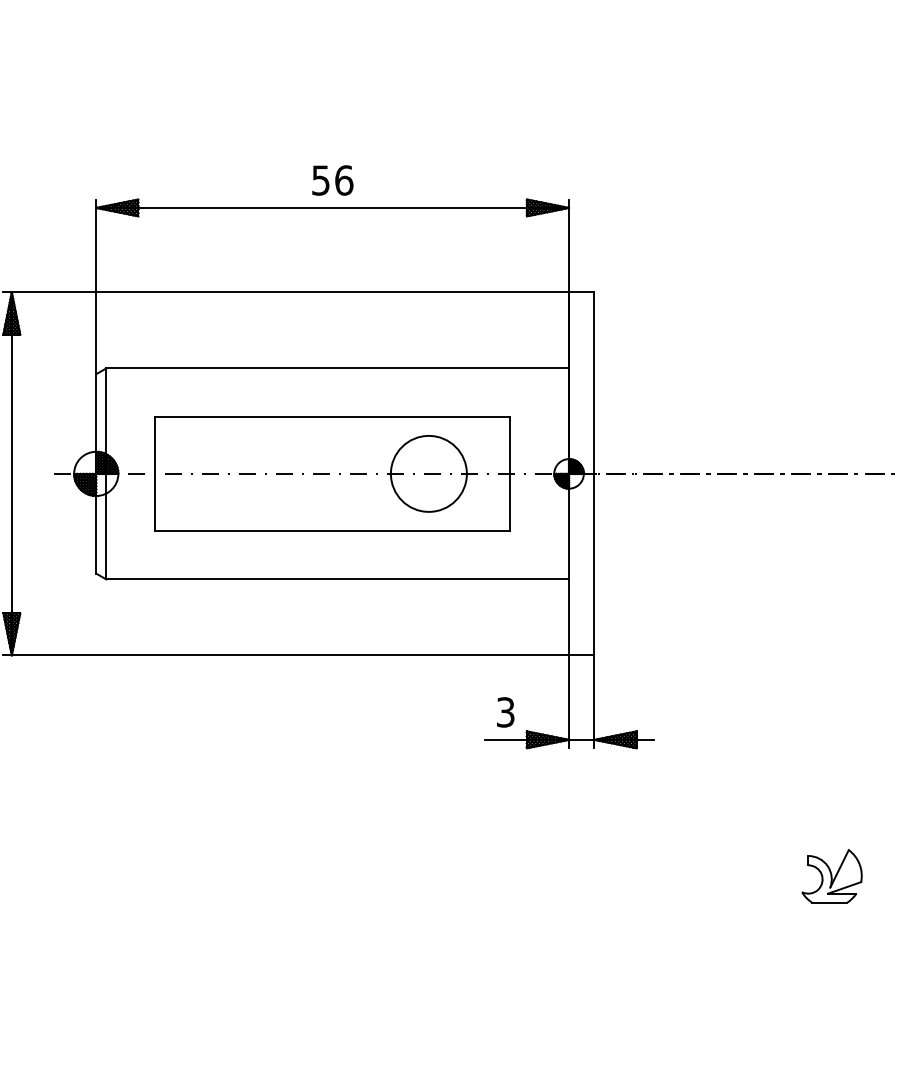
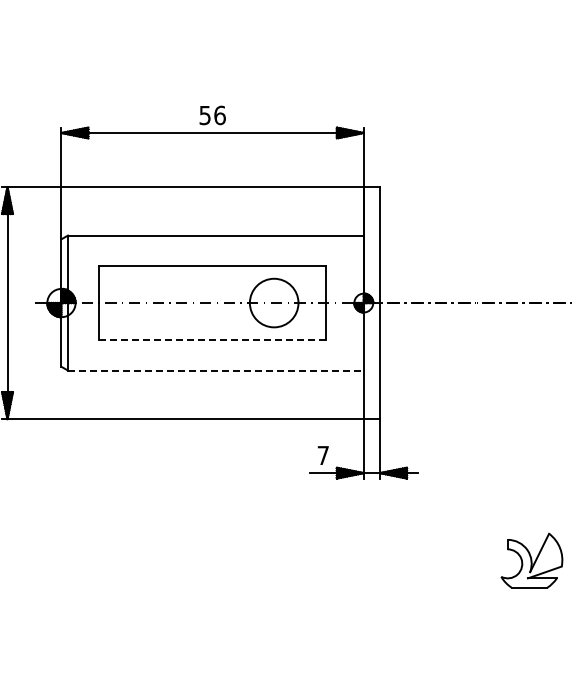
line: (333, 530) -> (213, 339), solid -> dashed
line: (337, 579) -> (215, 370), solid -> dashed
text: (504, 712) -> (322, 455), 3 -> 7
part: (831, 874) -> (531, 559), size x1.6

